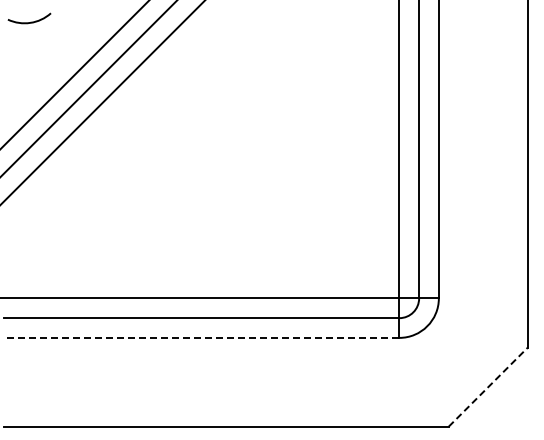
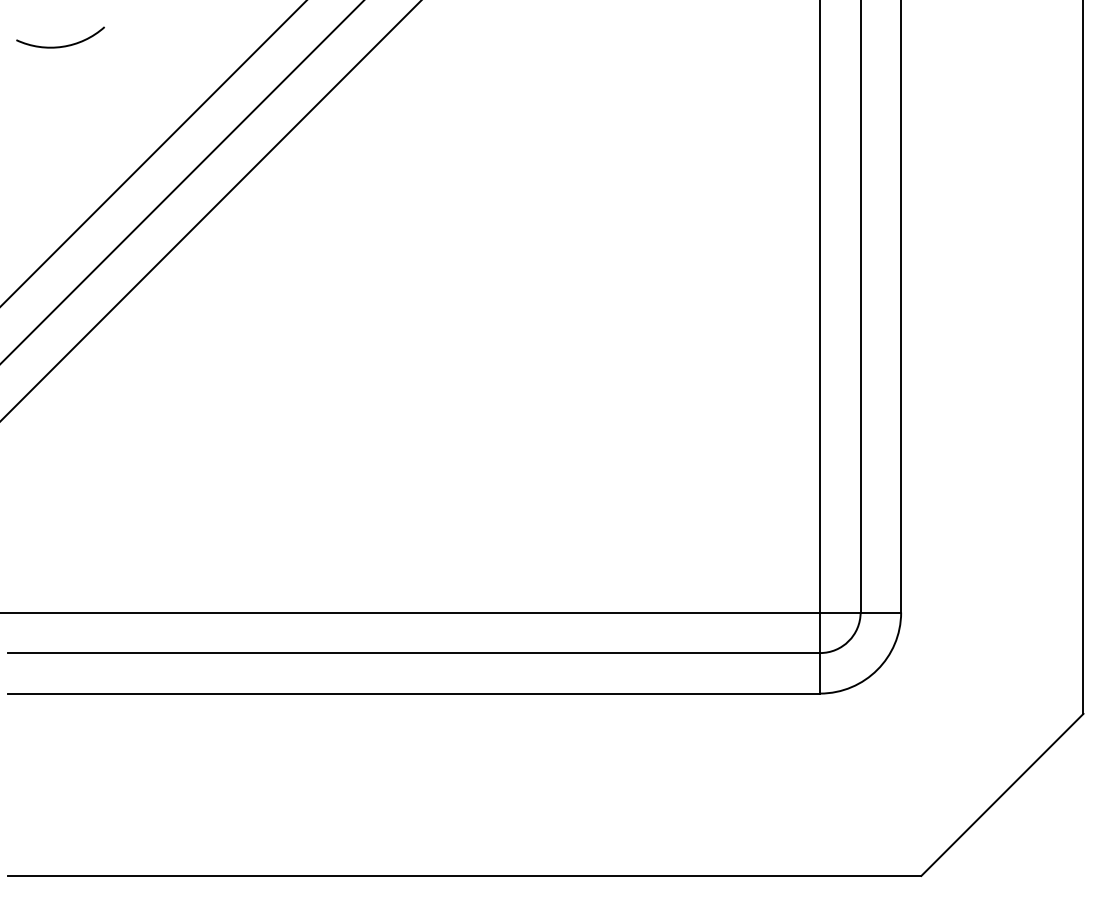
line: (201, 337) -> (413, 692), dashed -> solid
line: (488, 387) -> (1003, 795), dashed -> solid

